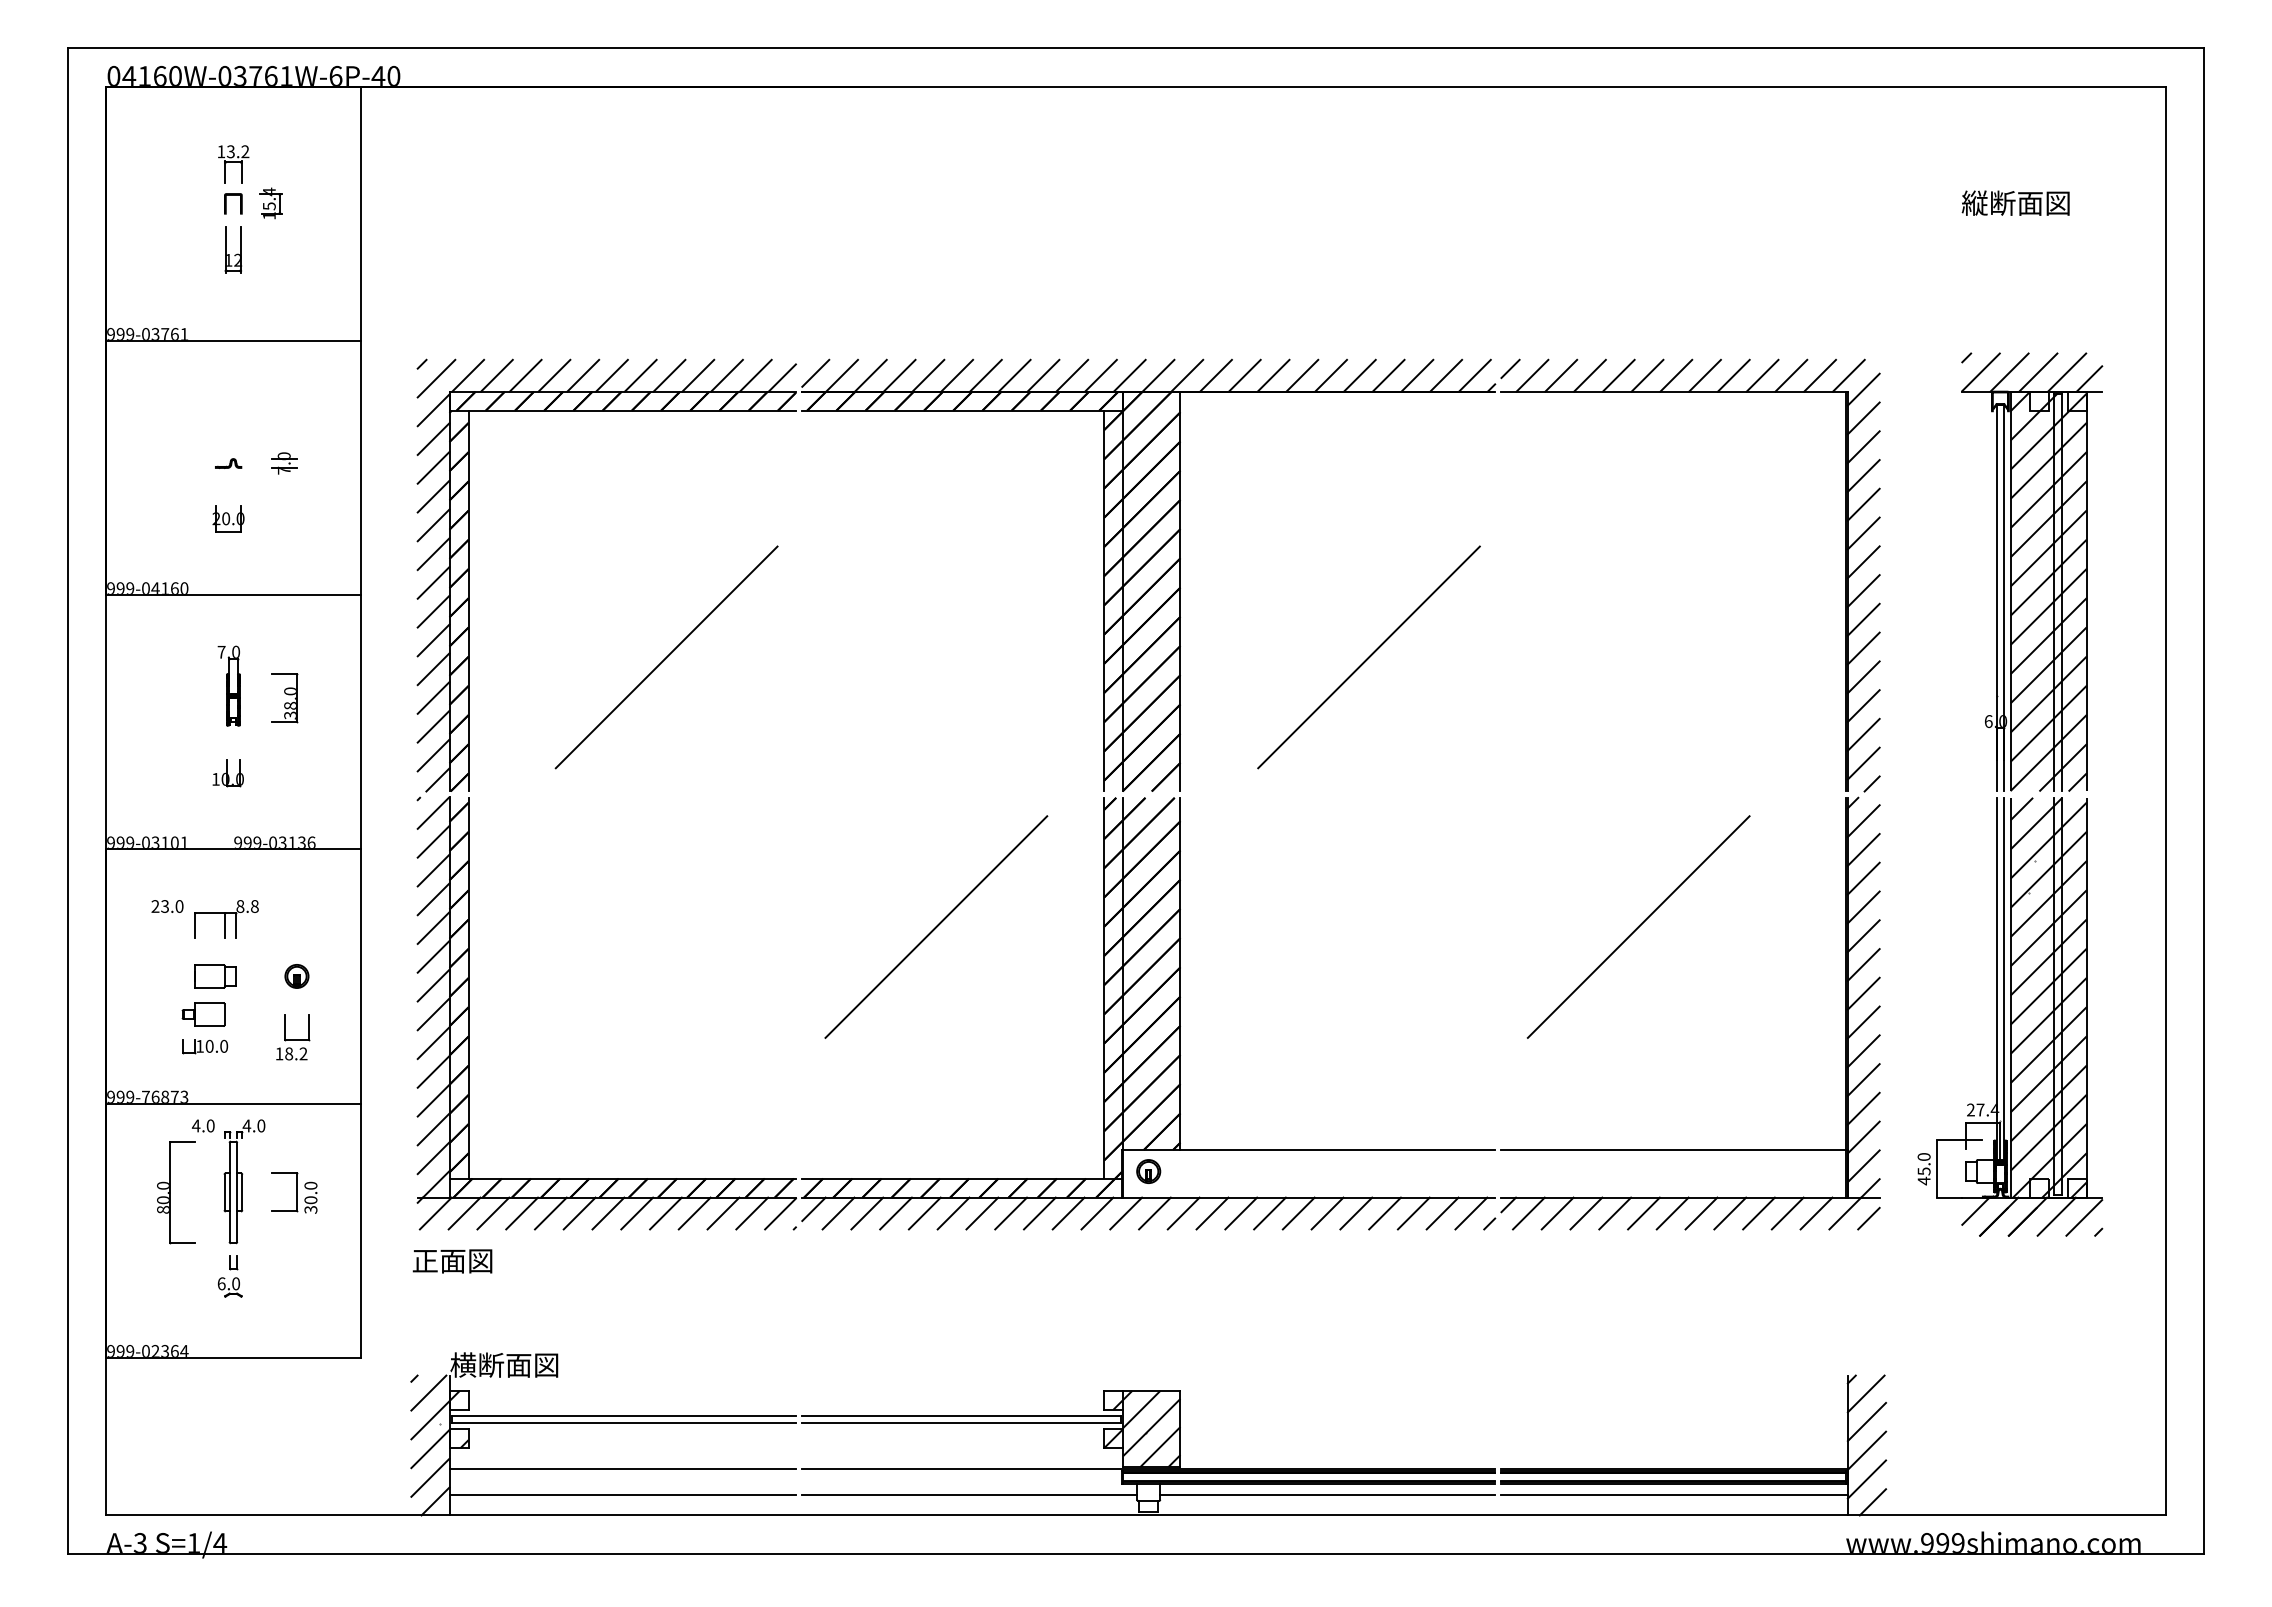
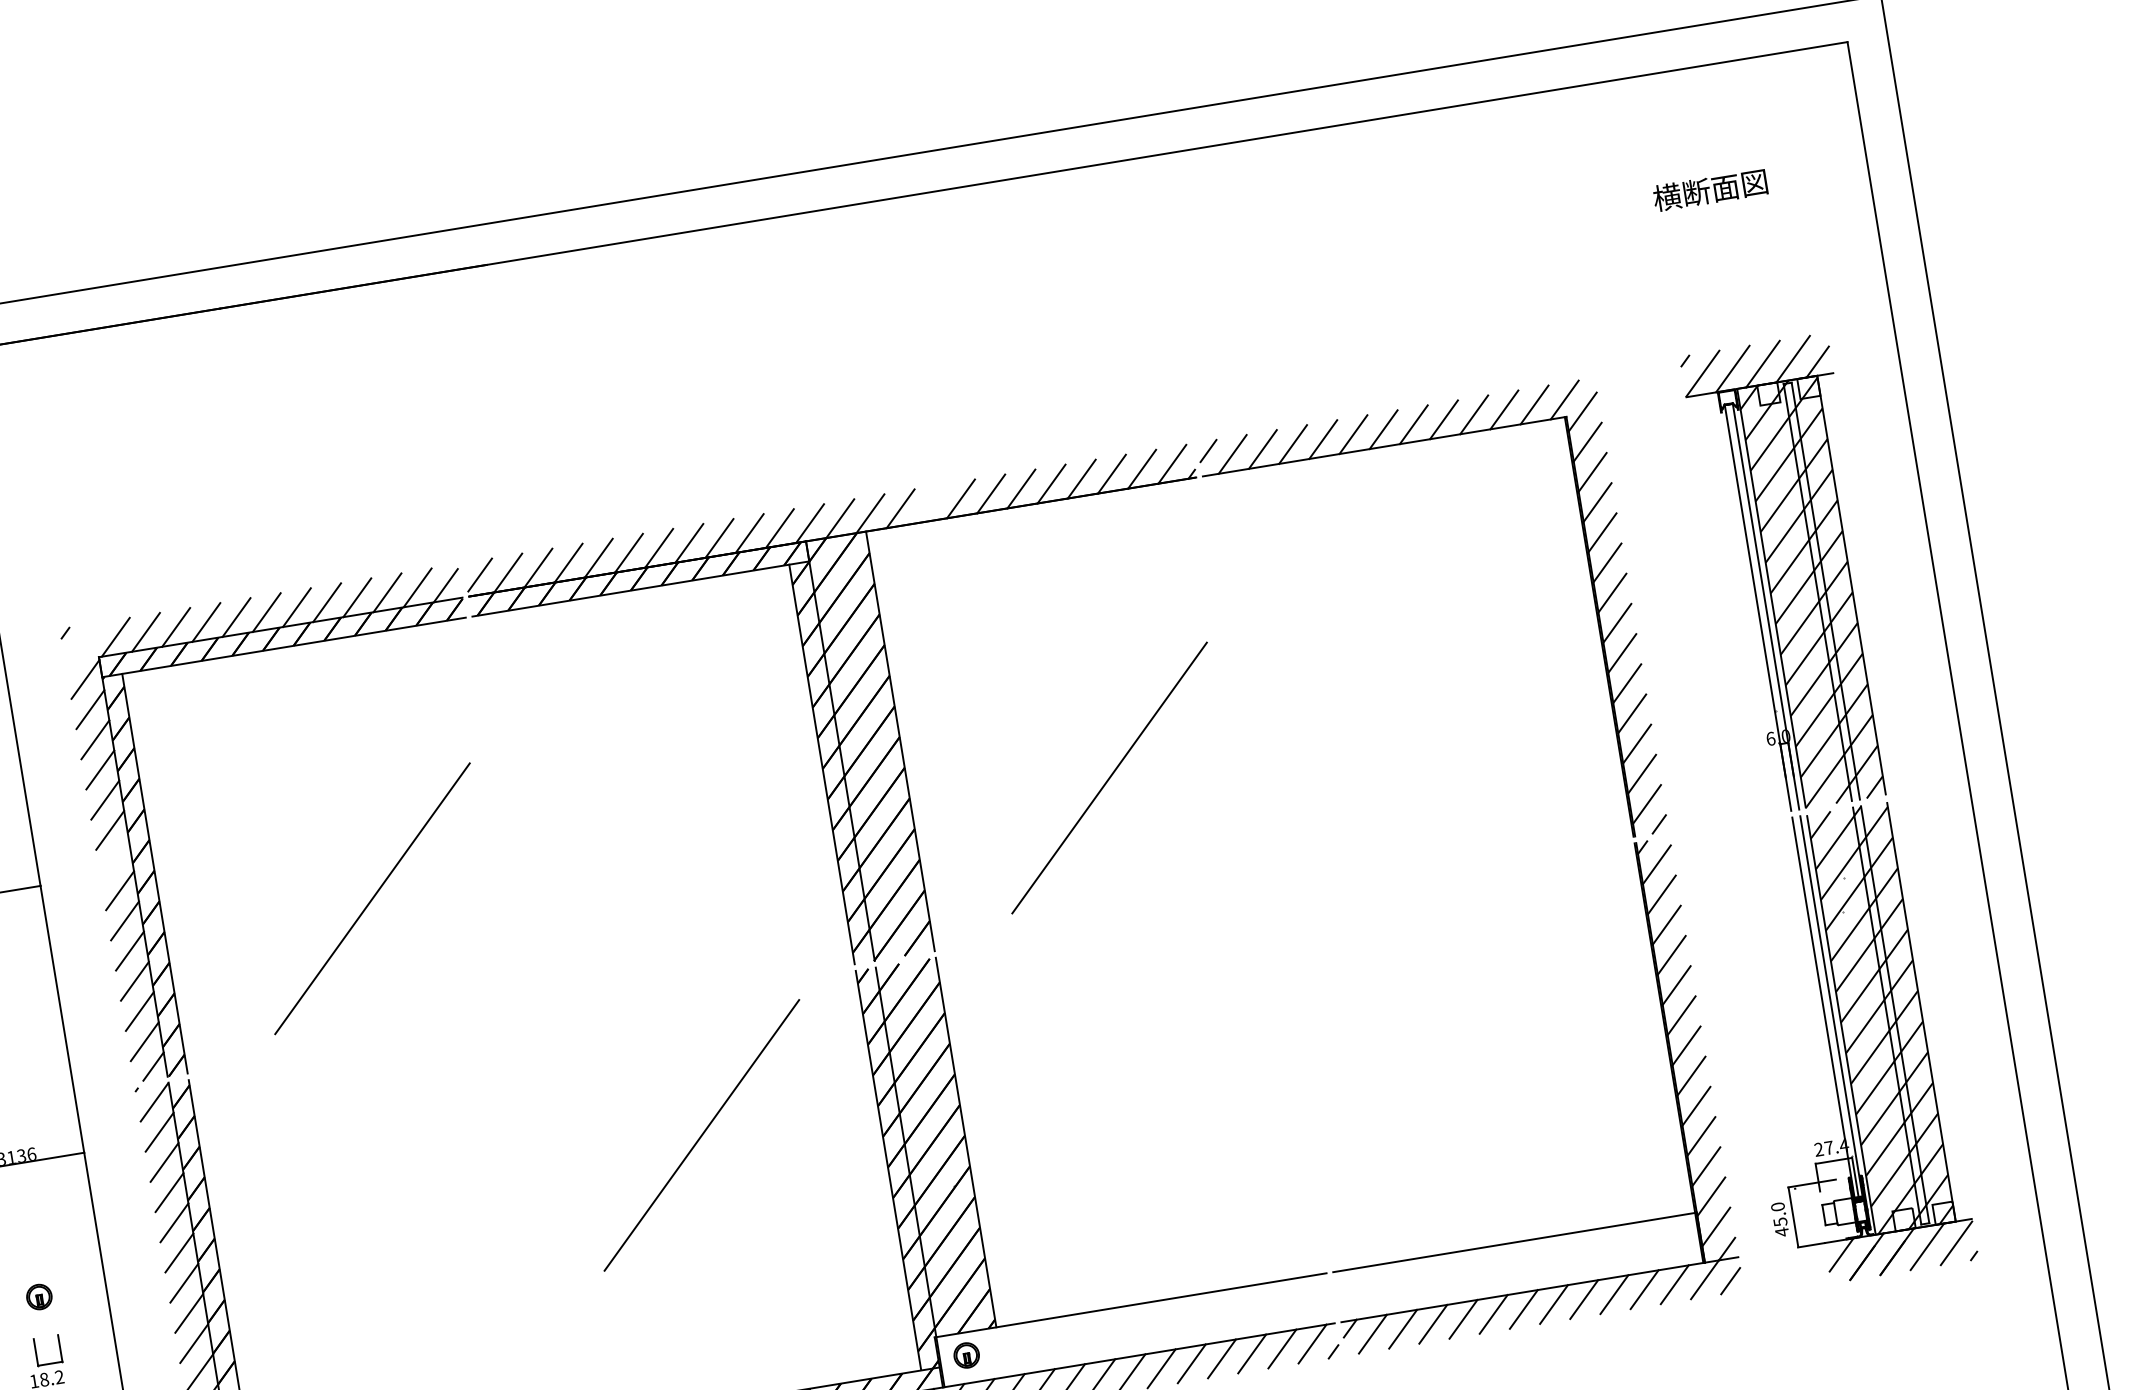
text: (1974, 202) -> (1666, 196), 縦断面図 -> 横断面図
line: (1244, 375) -> (930, 503), removed
line: (436, 378) -> (83, 645), removed
line: (433, 582) -> (114, 860), removed
line: (1638, 926) -> (1438, 1014), removed

